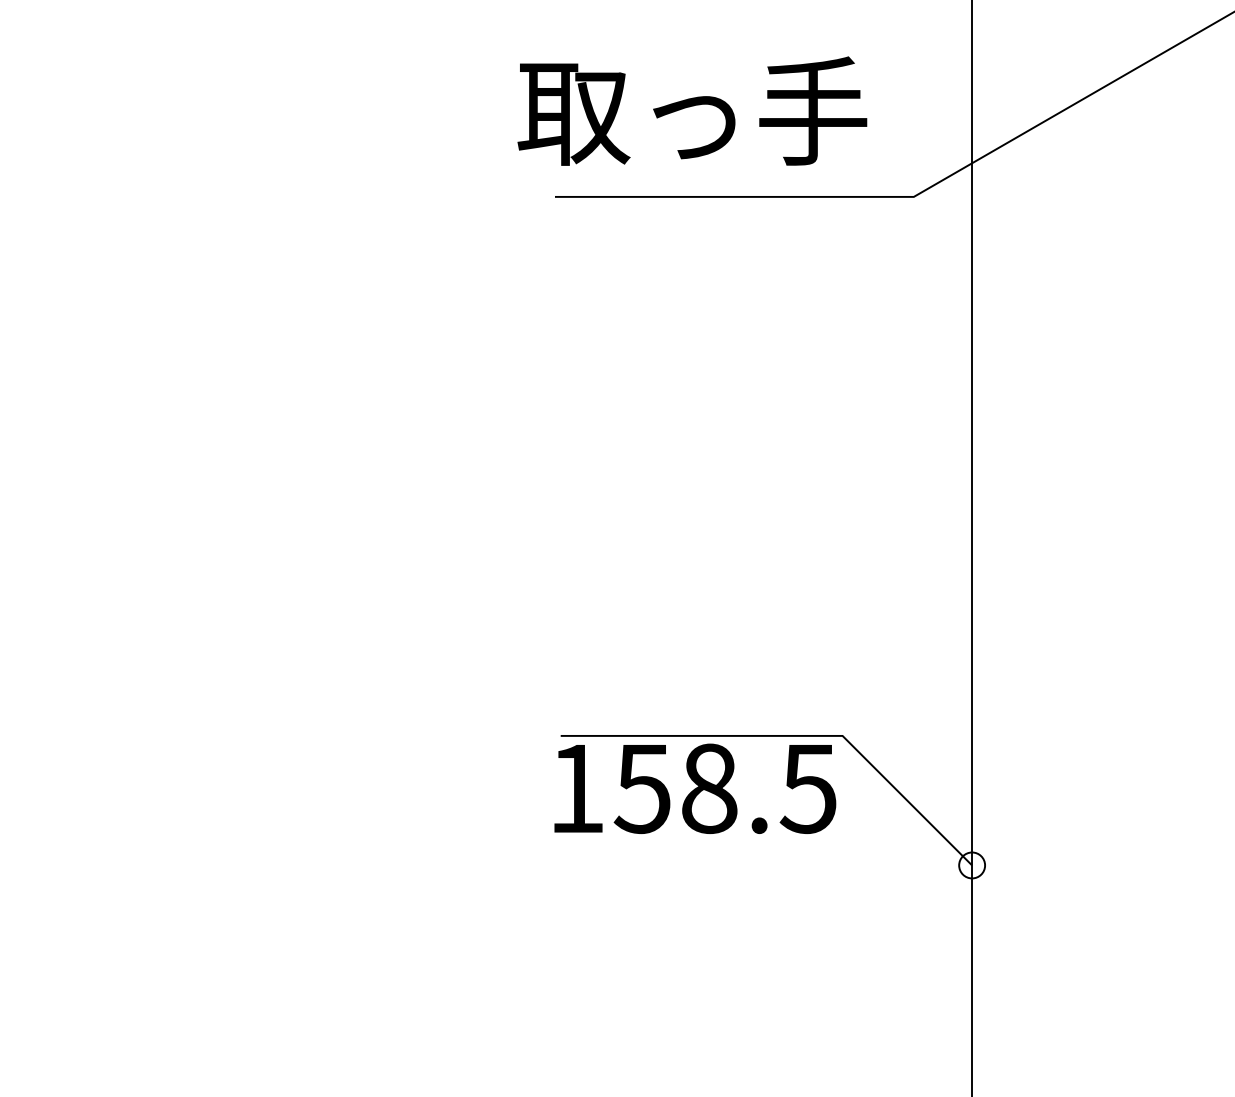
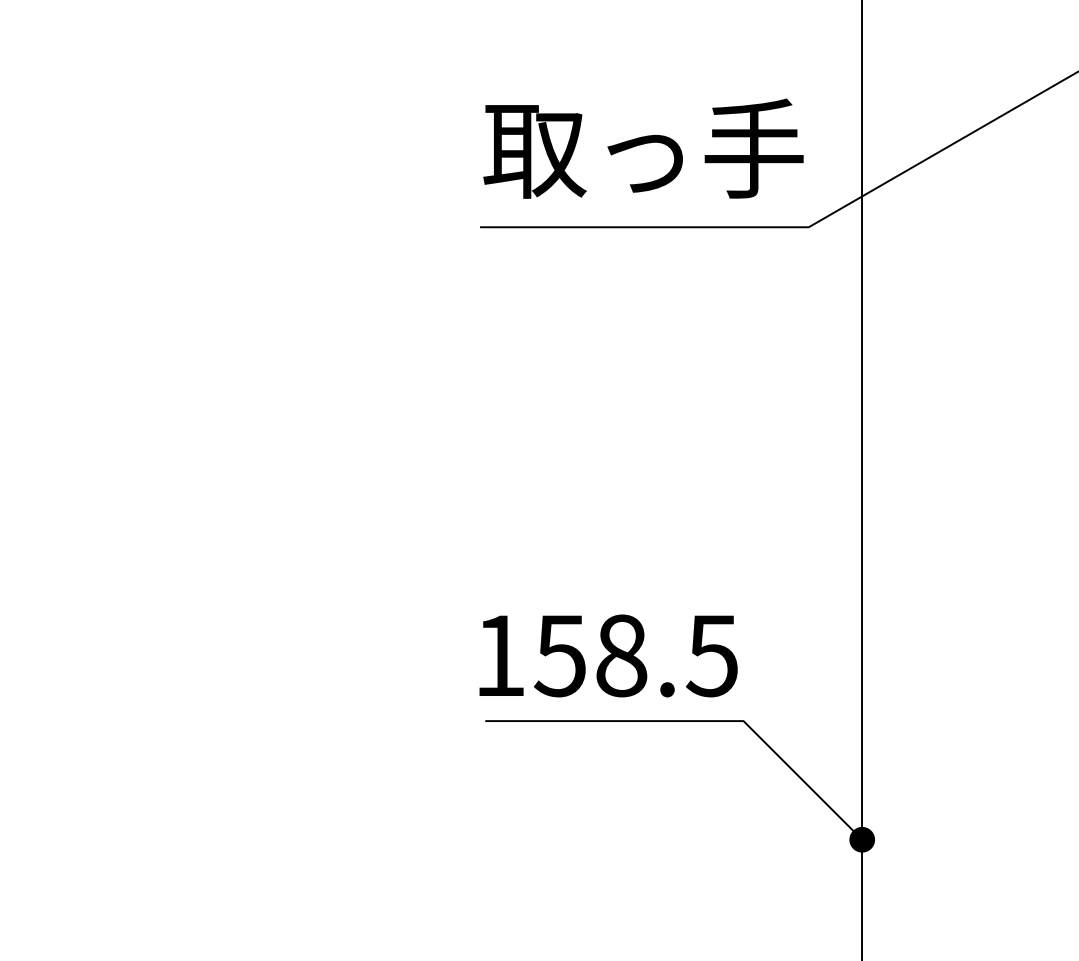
text: (692, 110) -> (643, 148), moved
text: (695, 788) -> (608, 655), moved
fill: (972, 865) -> (862, 839), added

